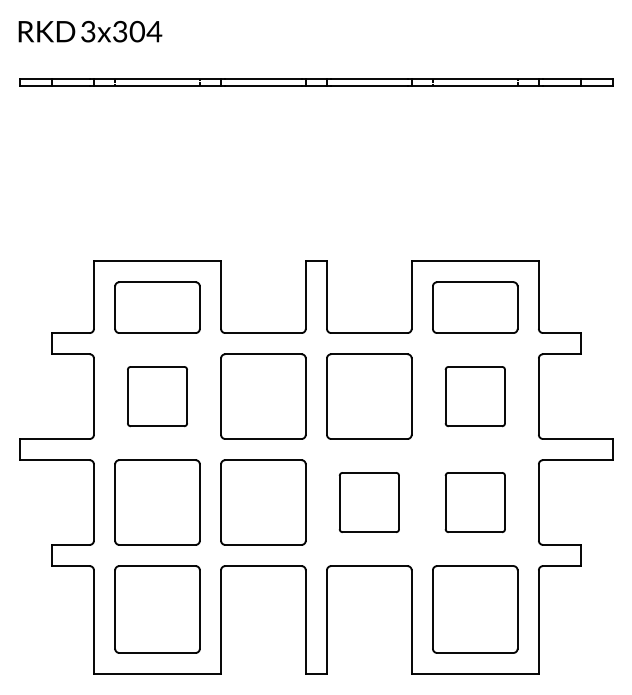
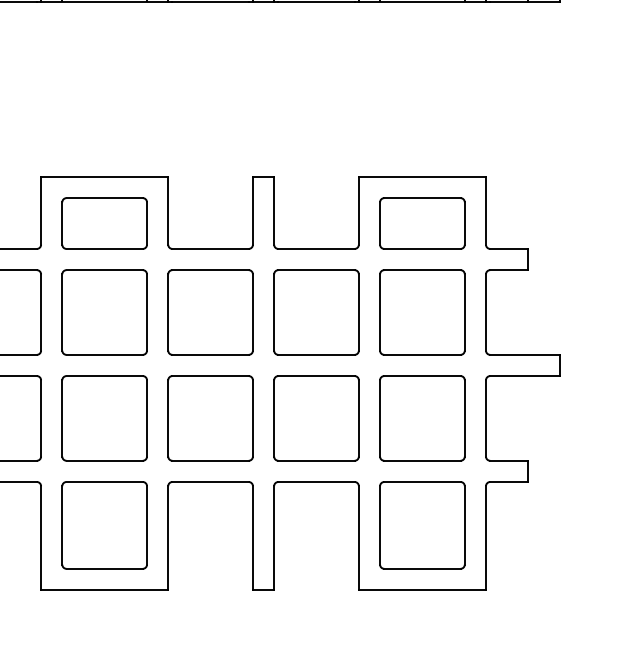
part: (157, 396) -> (104, 312), size x1.43
part: (475, 396) -> (422, 312), size x1.43
part: (369, 502) -> (316, 418), size x1.43
part: (475, 502) -> (422, 418), size x1.43

